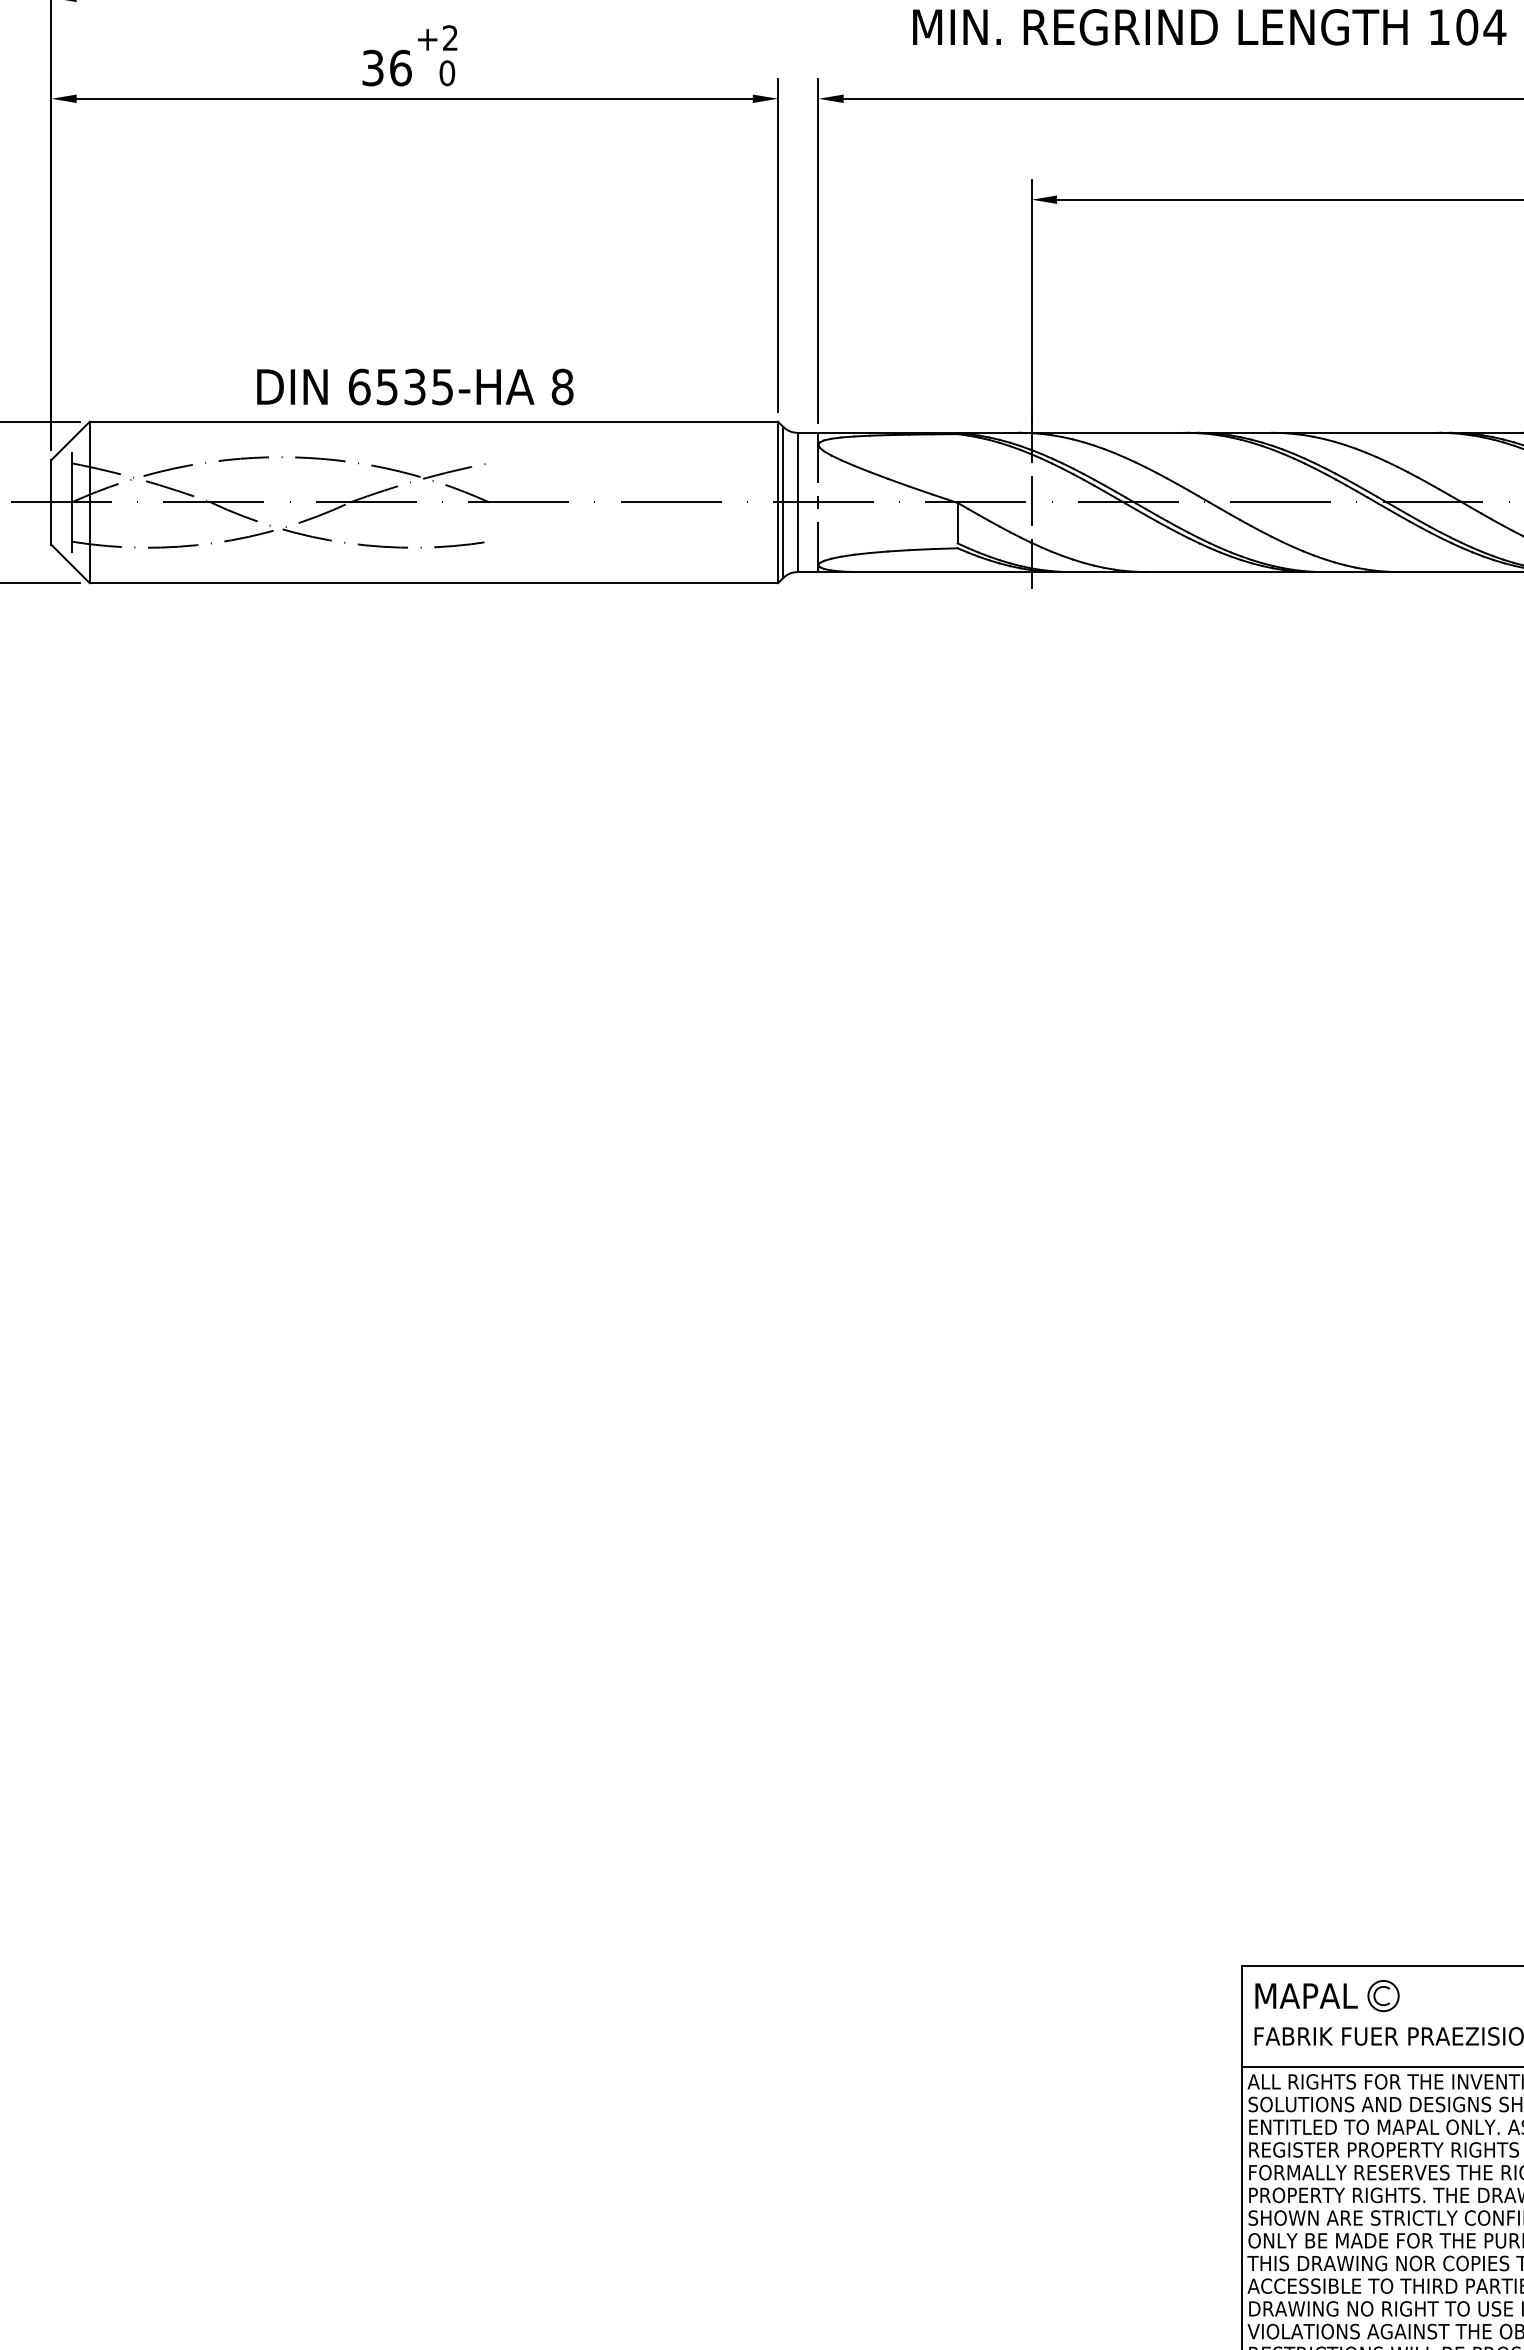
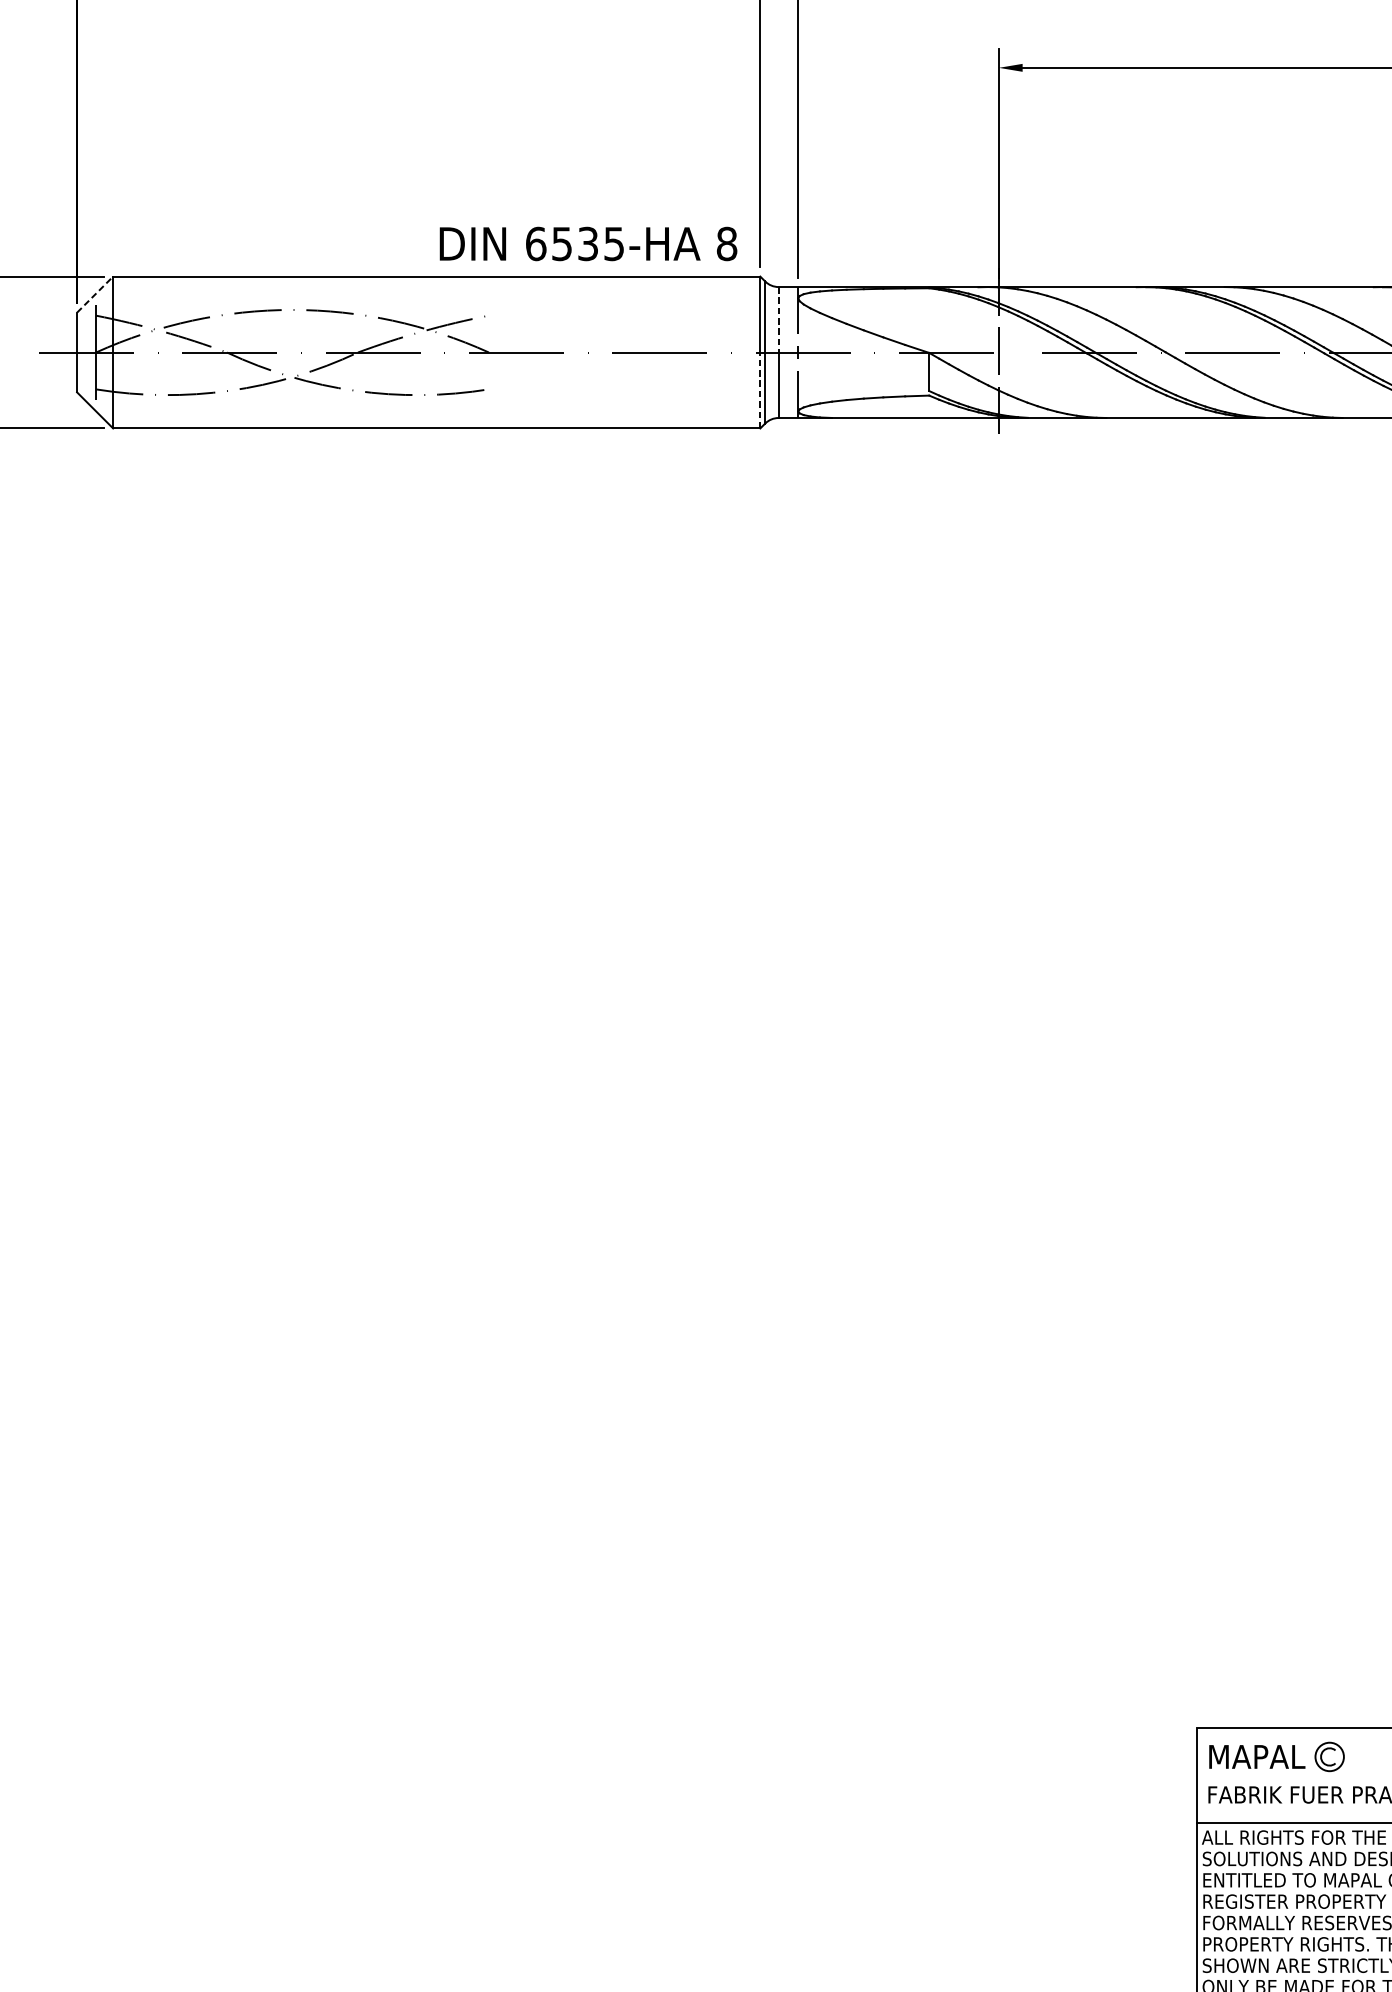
text: (415, 386) -> (588, 243), moved
line: (70, 440) -> (95, 294), solid -> dashed
line: (797, 467) -> (778, 319), solid -> dashed
line: (778, 542) -> (760, 390), solid -> dashed

